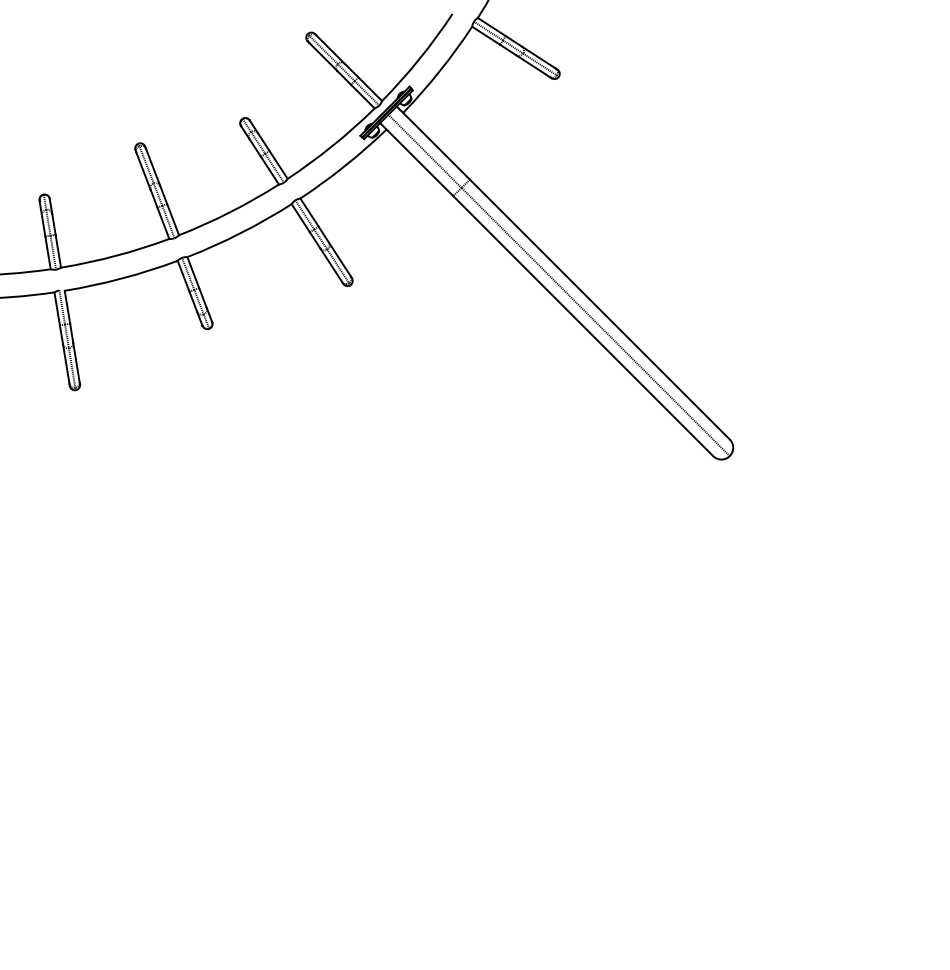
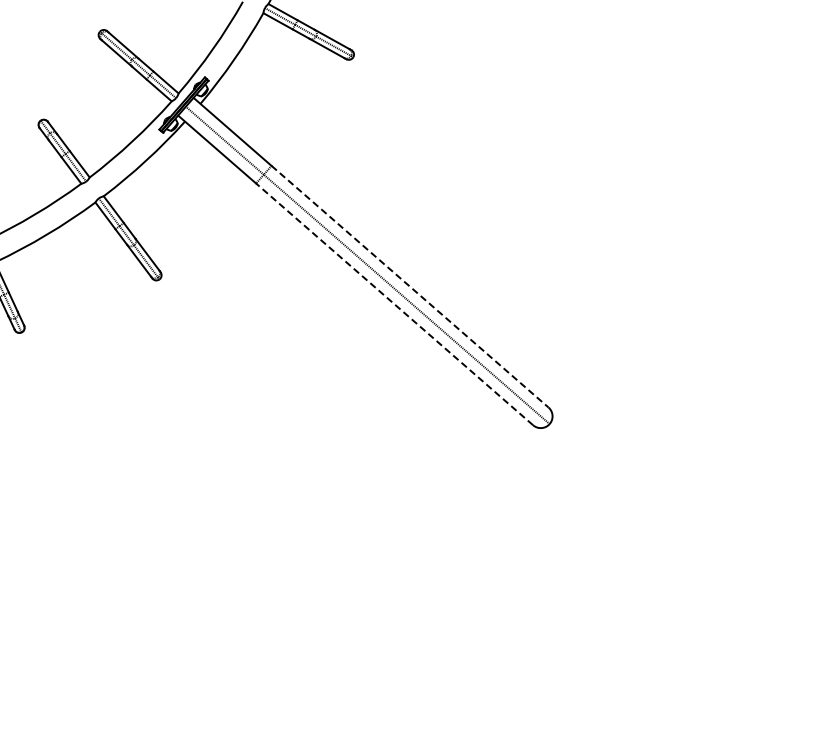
line: (599, 309) -> (409, 286), solid -> dashed
line: (583, 326) -> (394, 304), solid -> dashed

